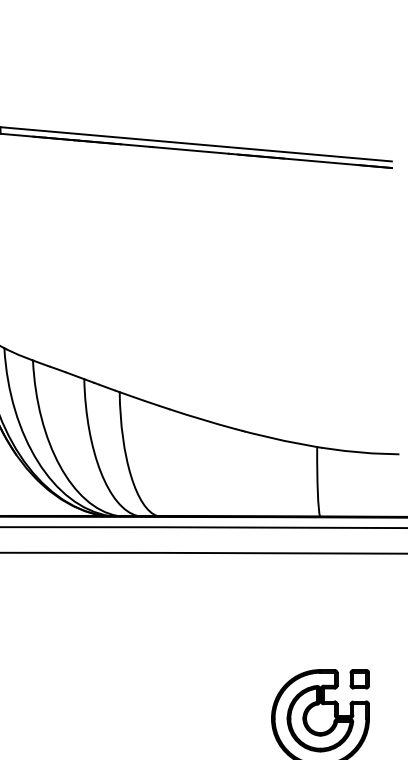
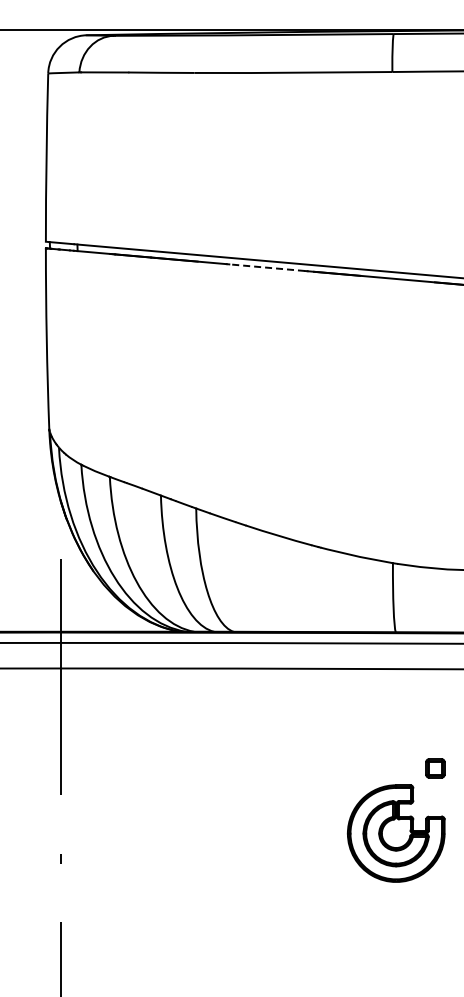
line: (191, 150) -> (267, 267), solid -> dashed
part: (359, 679) -> (435, 768), moved

